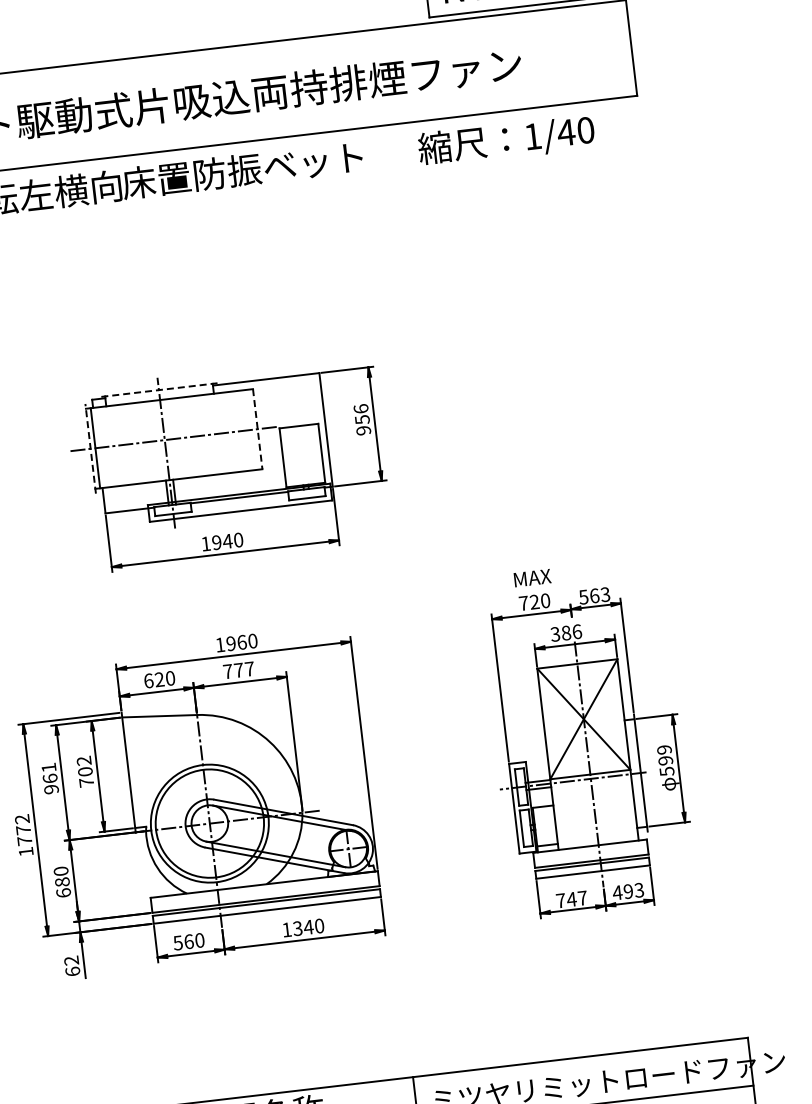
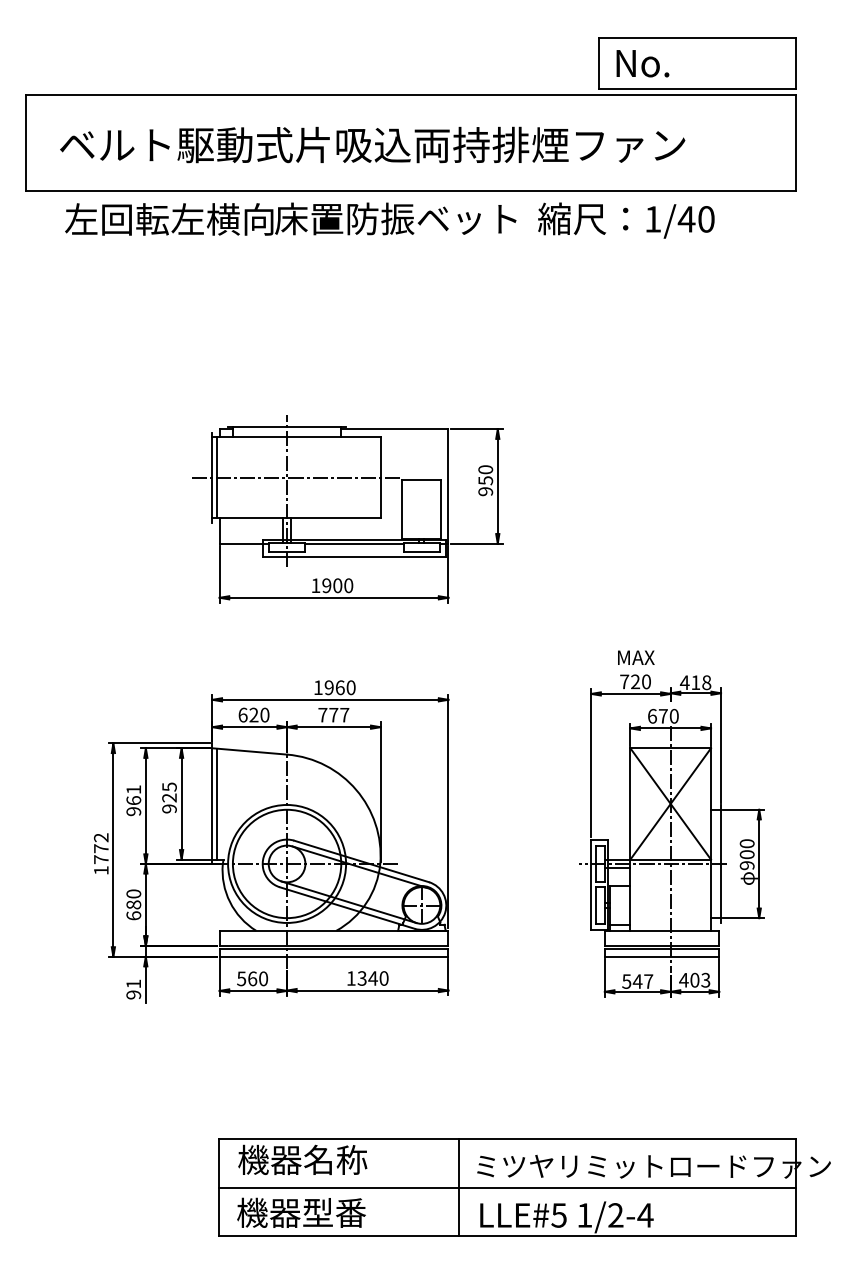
text: (506, 140) -> (626, 220), moved
line: (159, 390) -> (287, 427), dashed -> solid
text: (360, 408) -> (485, 469), 956 -> 950
line: (257, 429) -> (380, 478), dashed -> solid
line: (90, 448) -> (212, 477), dashed -> solid
text: (227, 541) -> (337, 585), 1940 -> 1900
text: (594, 595) -> (695, 682), 563 -> 418
text: (565, 632) -> (662, 715), 386 -> 670
text: (665, 760) -> (746, 854), 599 -> 900
text: (85, 771) -> (169, 797), 702 -> 925
line: (133, 771) -> (217, 803), added
text: (628, 891) -> (694, 980), 493 -> 403
text: (560, 900) -> (626, 981), 747 -> 547
text: (71, 966) -> (133, 989), 62 -> 91

